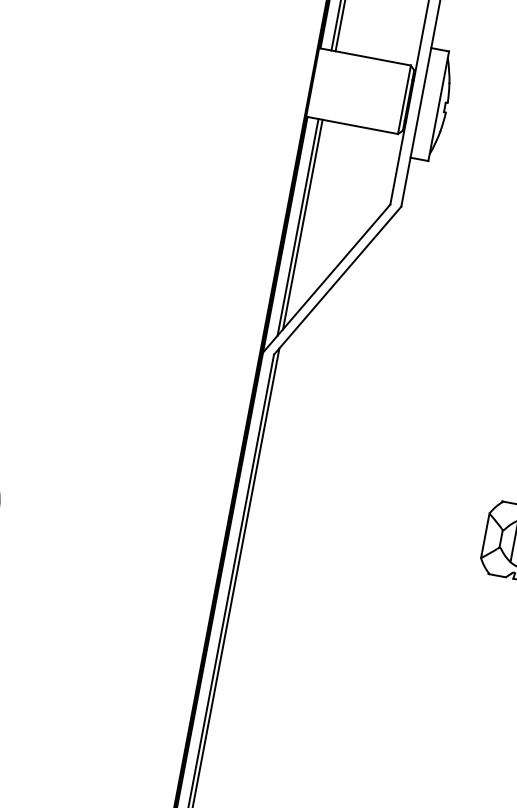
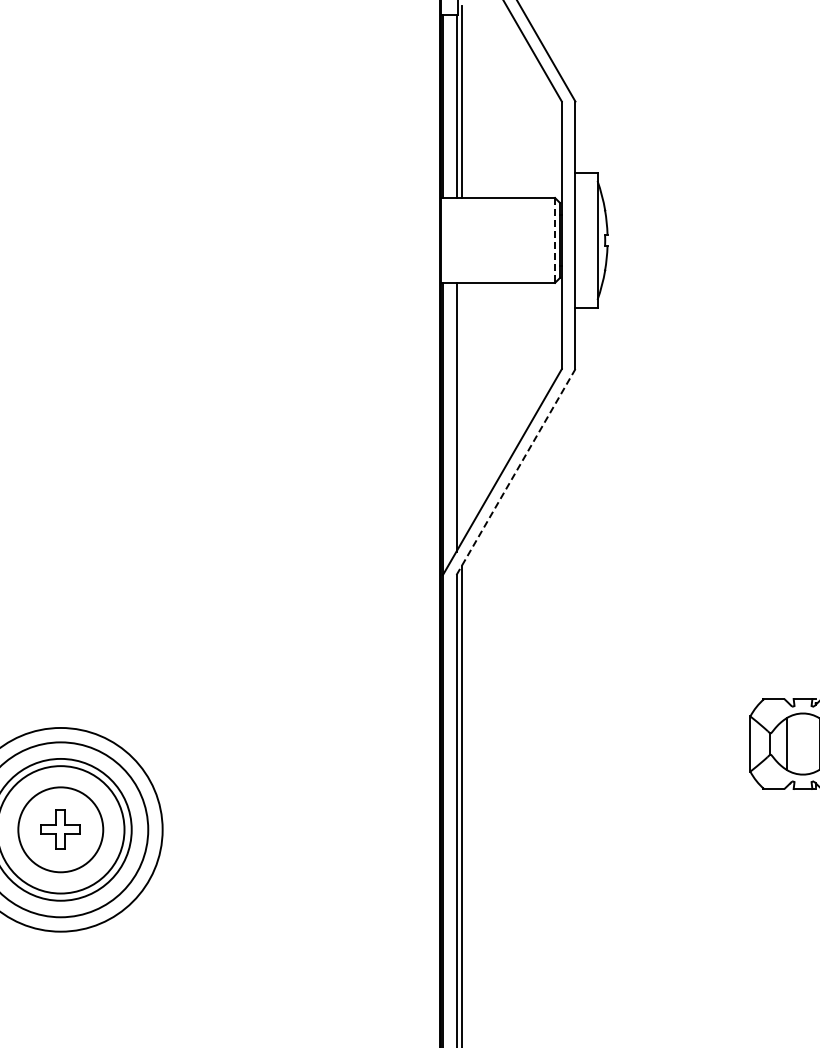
line: (404, 99) -> (555, 240), solid -> dashed
line: (302, 224) -> (461, 412), removed
line: (337, 281) -> (516, 472), solid -> dashed

